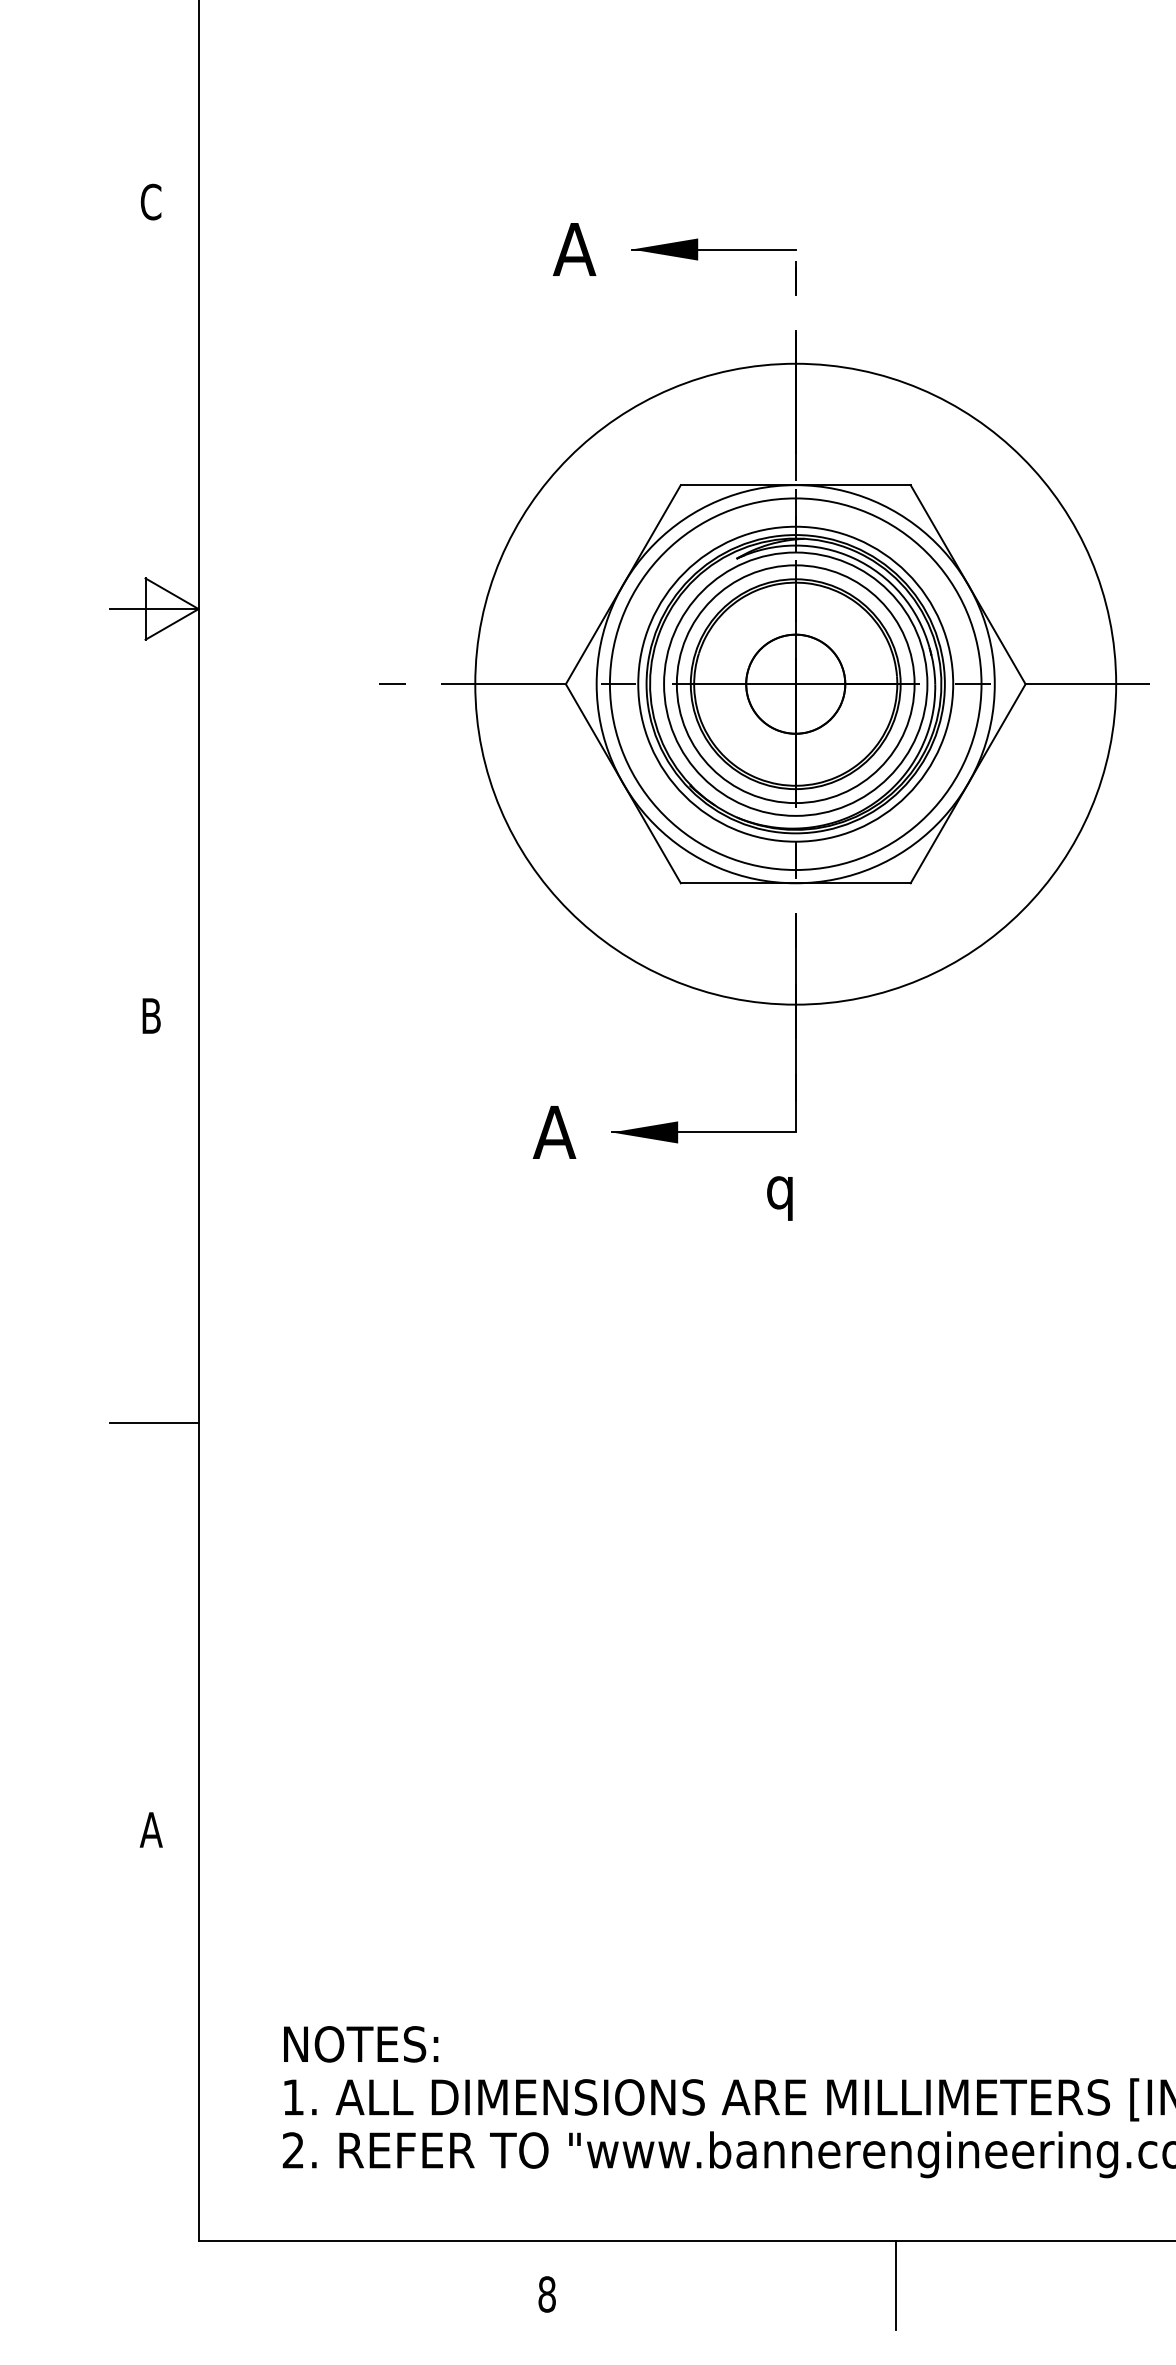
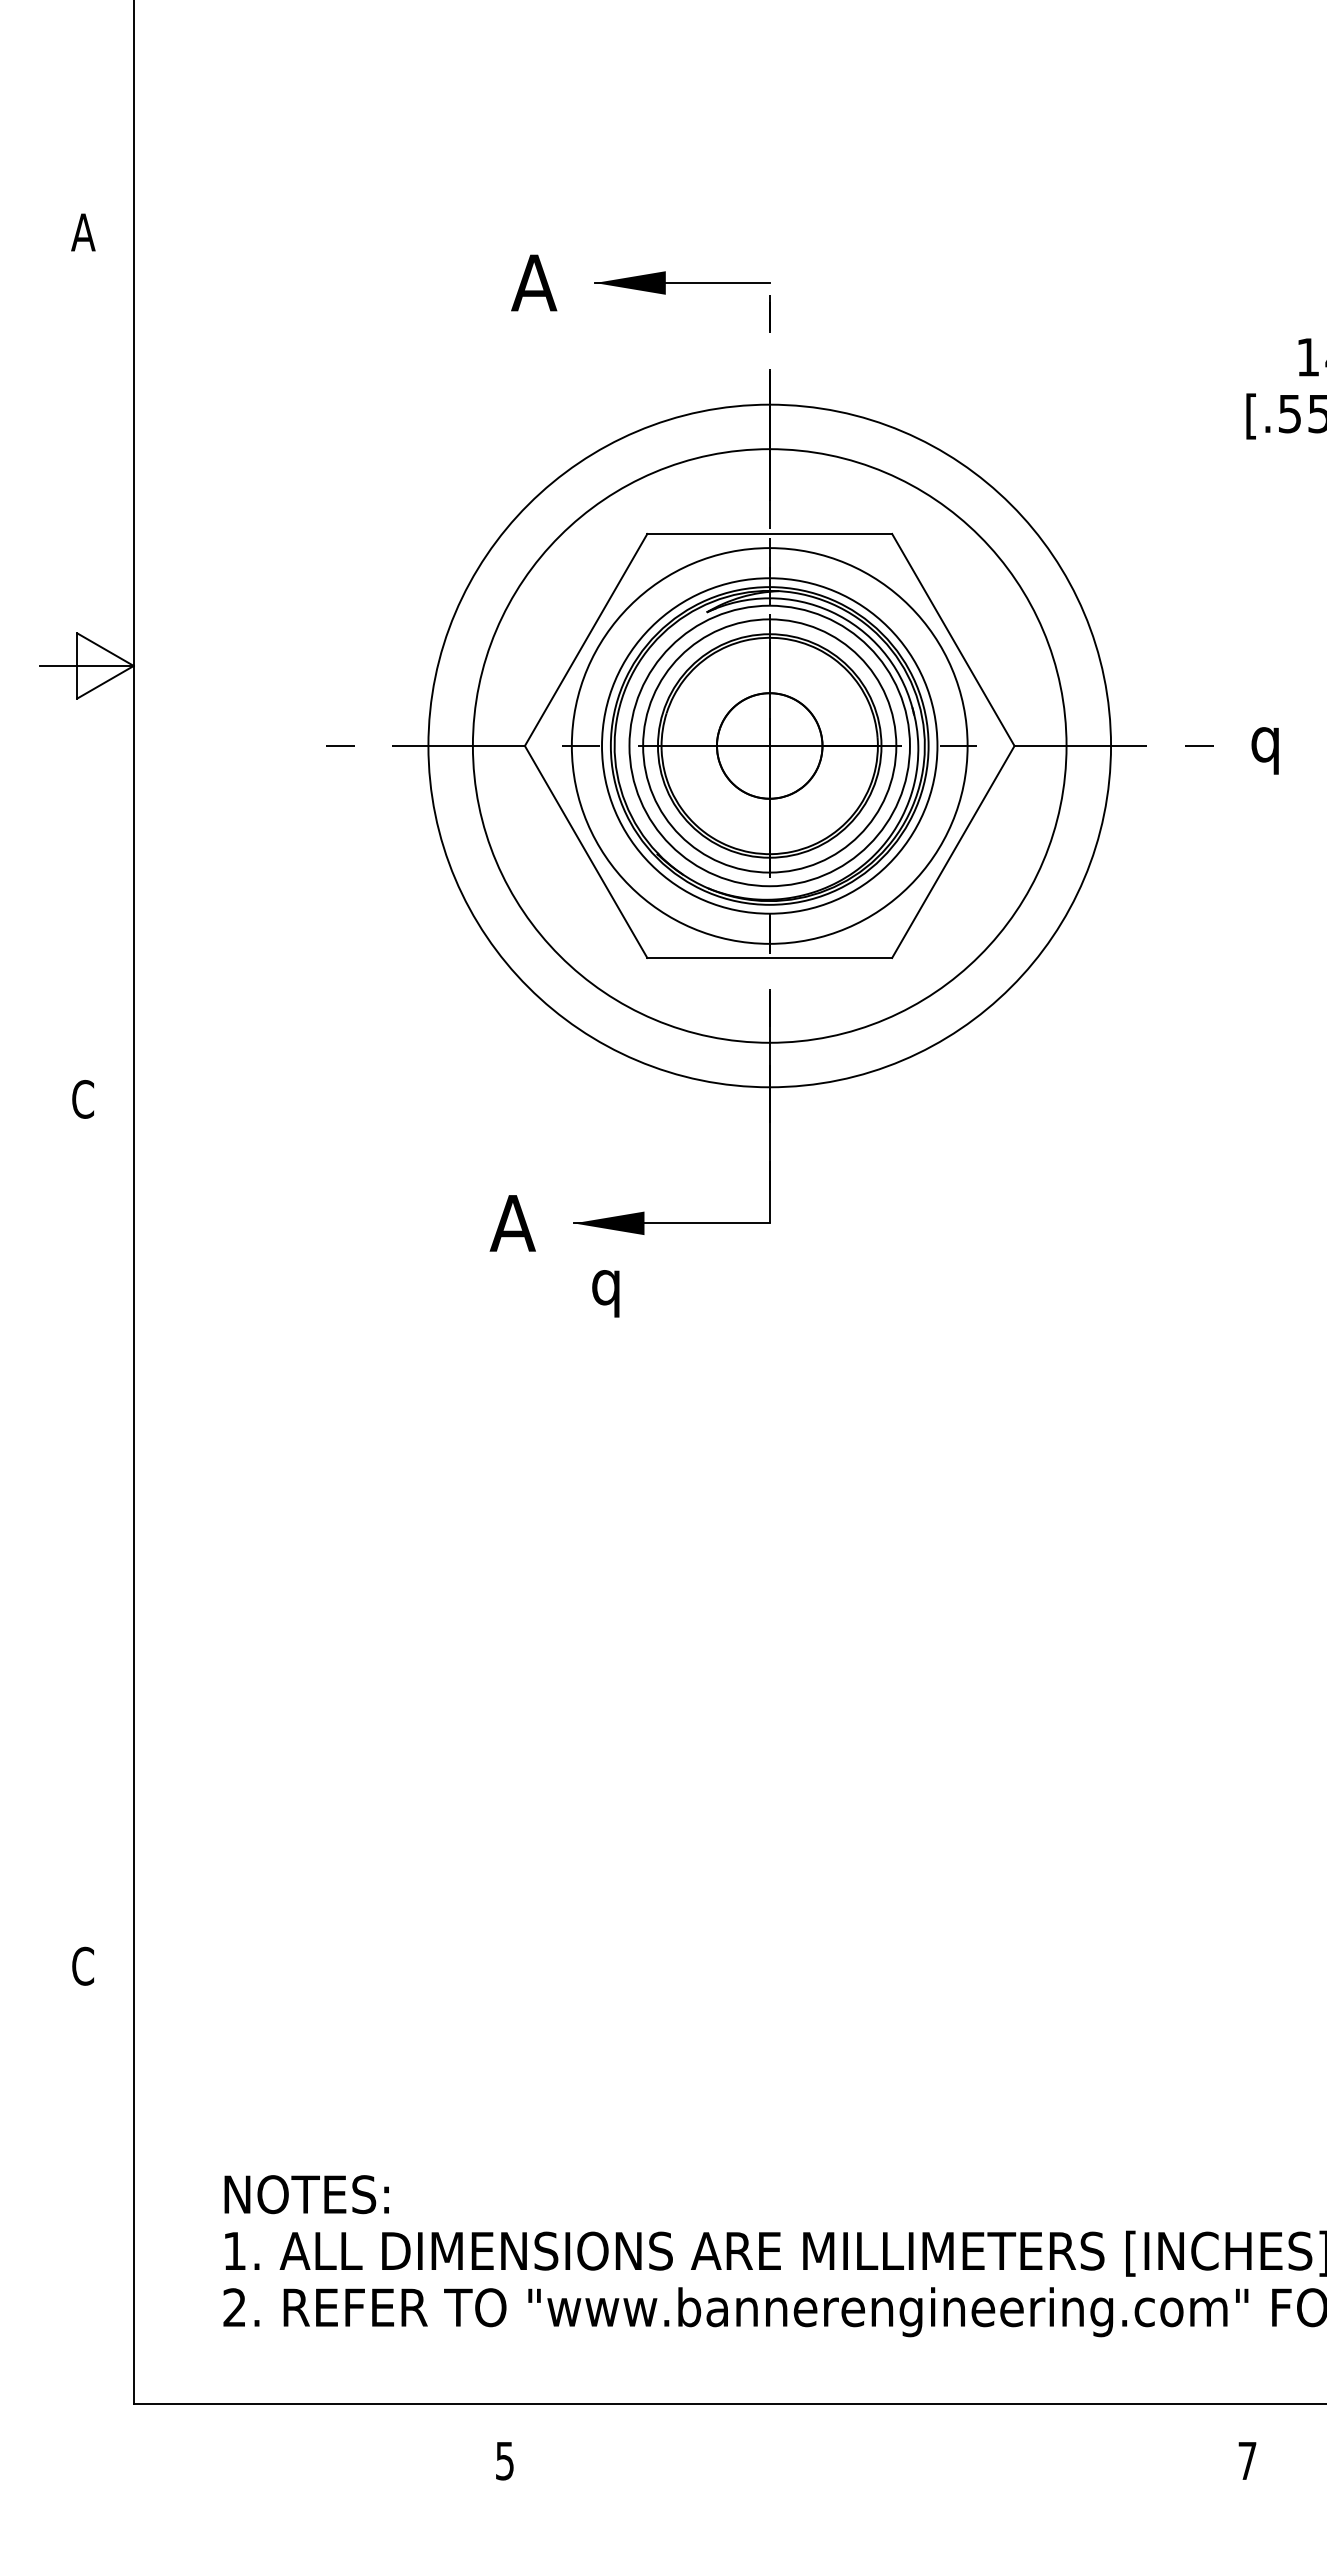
text: (151, 202) -> (83, 232), C -> A
circle: (795, 683) -> (769, 745), size x1.4
text: (151, 1016) -> (83, 1099), B -> C
text: (779, 1198) -> (605, 1293), moved
line: (154, 1422) -> (86, 1532), removed
text: (151, 1829) -> (83, 1965), A -> C
line: (895, 2285) -> (876, 2451), removed
text: (546, 2293) -> (504, 2460), 8 -> 5

